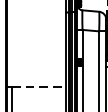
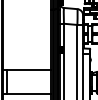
line: (38, 86) -> (28, 69), dashed -> solid

